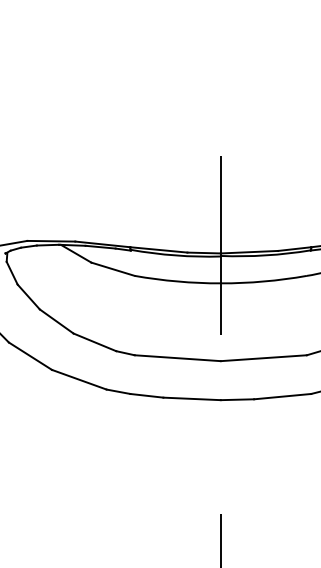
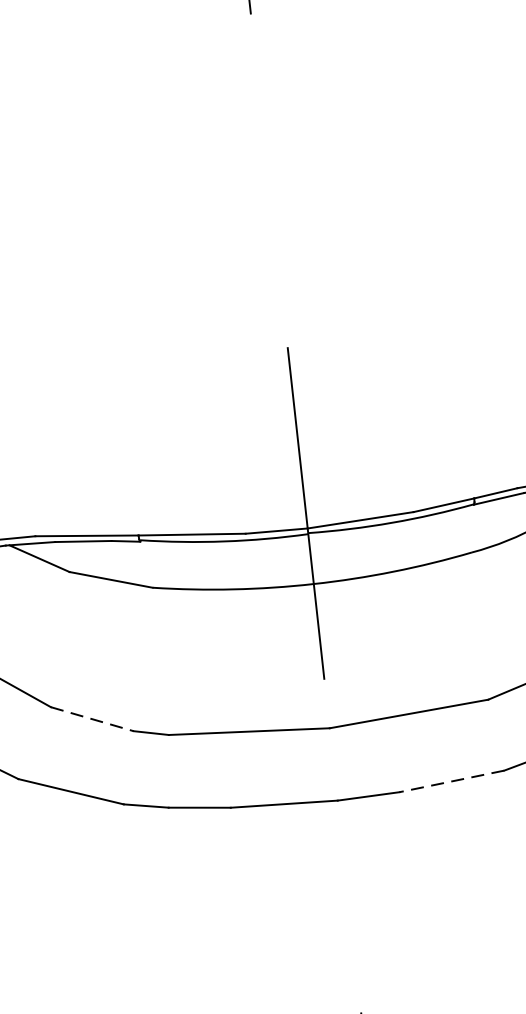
line: (95, 342) -> (93, 719), solid -> dashed
line: (282, 396) -> (451, 781), solid -> dashed

